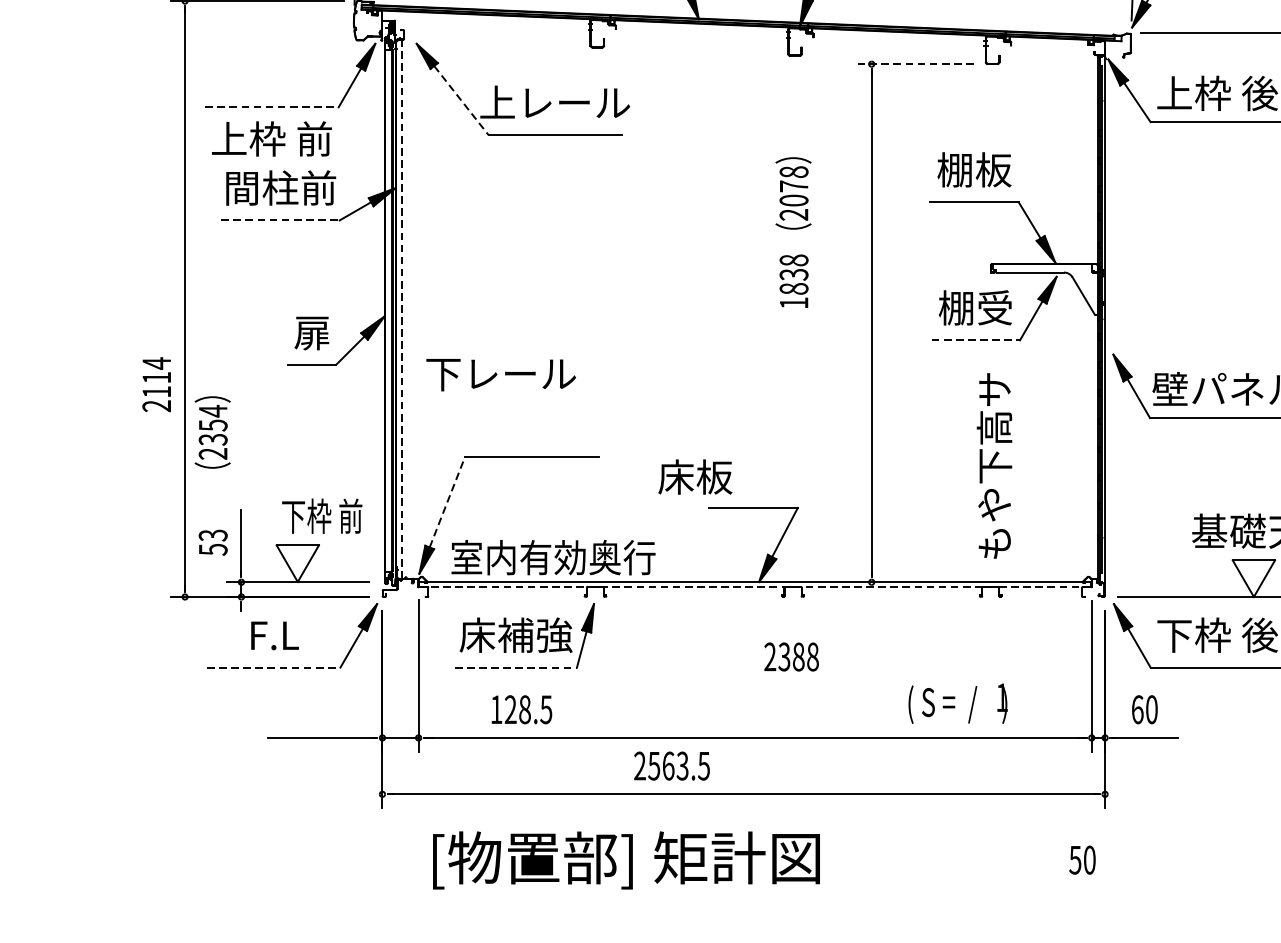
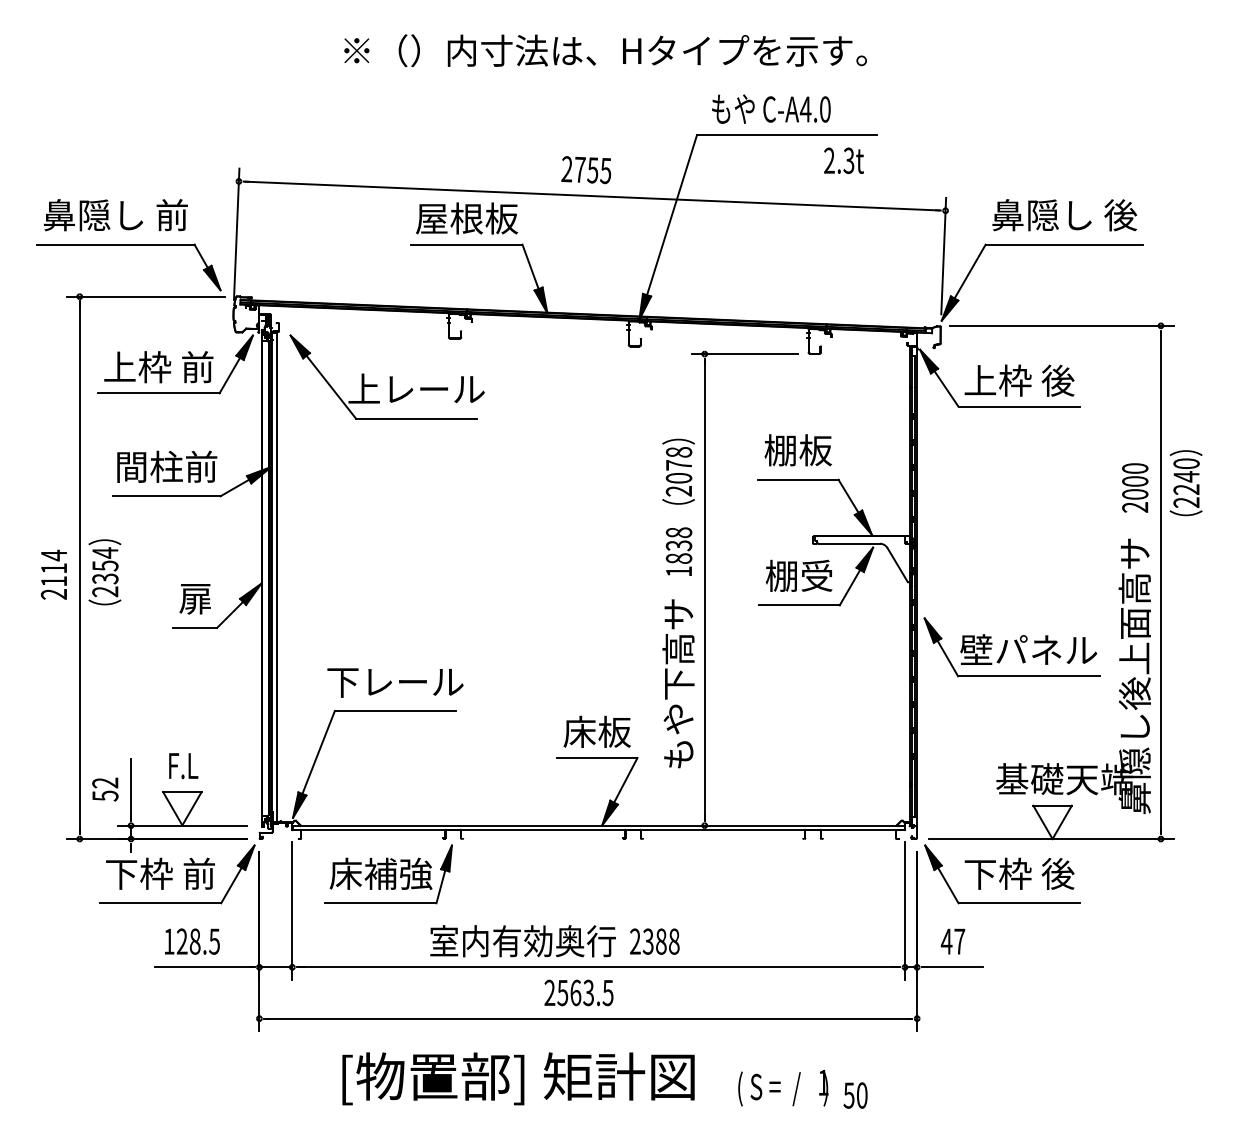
line: (915, 64) -> (744, 354), dashed -> solid
line: (461, 100) -> (331, 387), dashed -> solid
line: (271, 107) -> (158, 393), dashed -> solid
text: (271, 139) -> (158, 367), moved
line: (280, 220) -> (166, 496), dashed -> solid
text: (793, 231) -> (678, 506), moved
line: (402, 309) -> (277, 577), dashed -> solid
line: (976, 340) -> (800, 605), dashed -> solid
text: (501, 374) -> (395, 682), moved
text: (156, 384) -> (53, 574), moved
text: (212, 432) -> (104, 572), moved
text: (994, 465) -> (678, 683), moved
text: (694, 476) -> (596, 731), moved
line: (447, 501) -> (318, 752), dashed -> solid
text: (322, 516) -> (204, 765), 下枠 前 -> F.L
text: (213, 534) -> (105, 782), 53 -> 52
text: (552, 557) -> (522, 941), moved
line: (756, 587) -> (599, 830), dashed -> solid
text: (273, 634) -> (160, 873), F.L -> 下枠 前
text: (791, 656) -> (654, 941), moved
line: (273, 667) -> (160, 903), dashed -> solid
line: (515, 667) -> (380, 903), dashed -> solid
text: (958, 704) -> (783, 1088), moved
text: (522, 709) -> (192, 941), moved
text: (1143, 709) -> (952, 941), 60 -> 47
text: (671, 765) -> (578, 992), moved
text: (626, 860) -> (518, 1078), moved
text: (1082, 860) -> (855, 1095), moved

